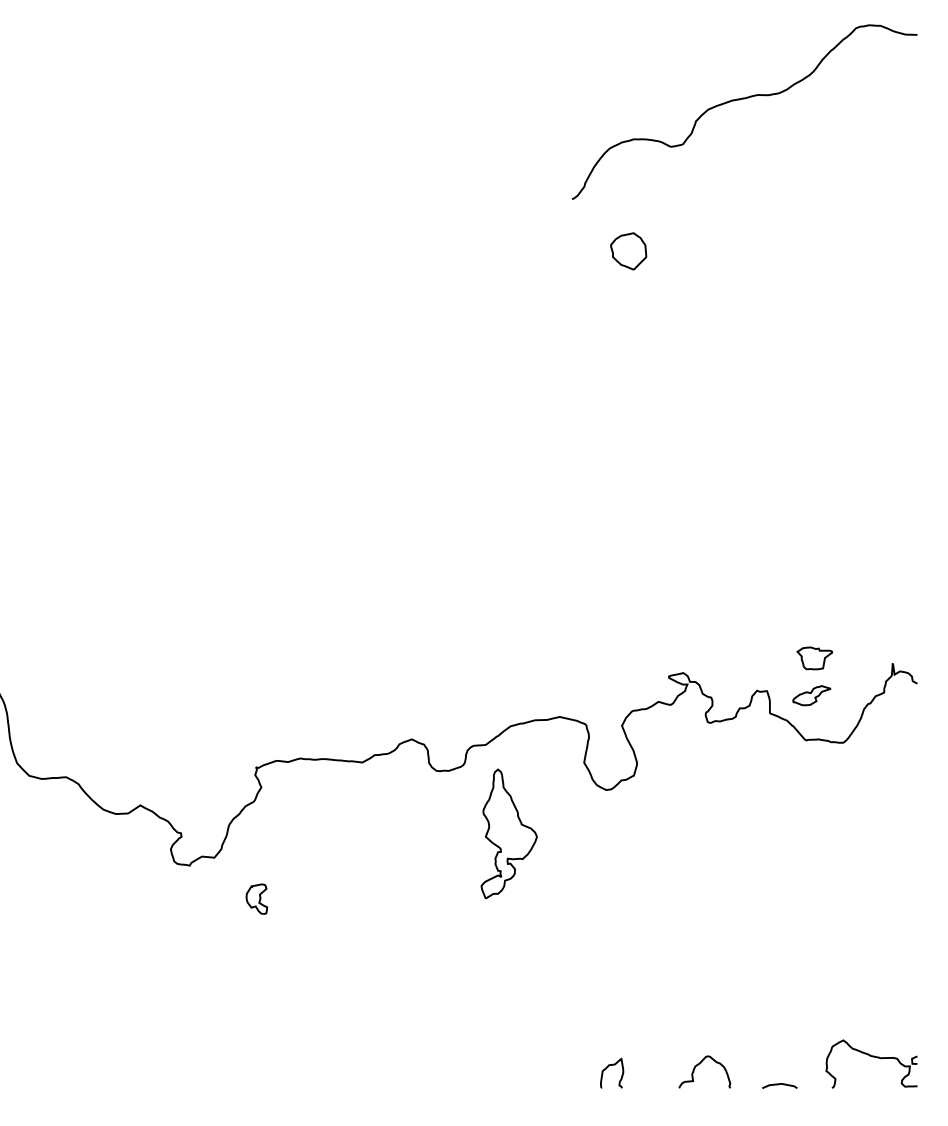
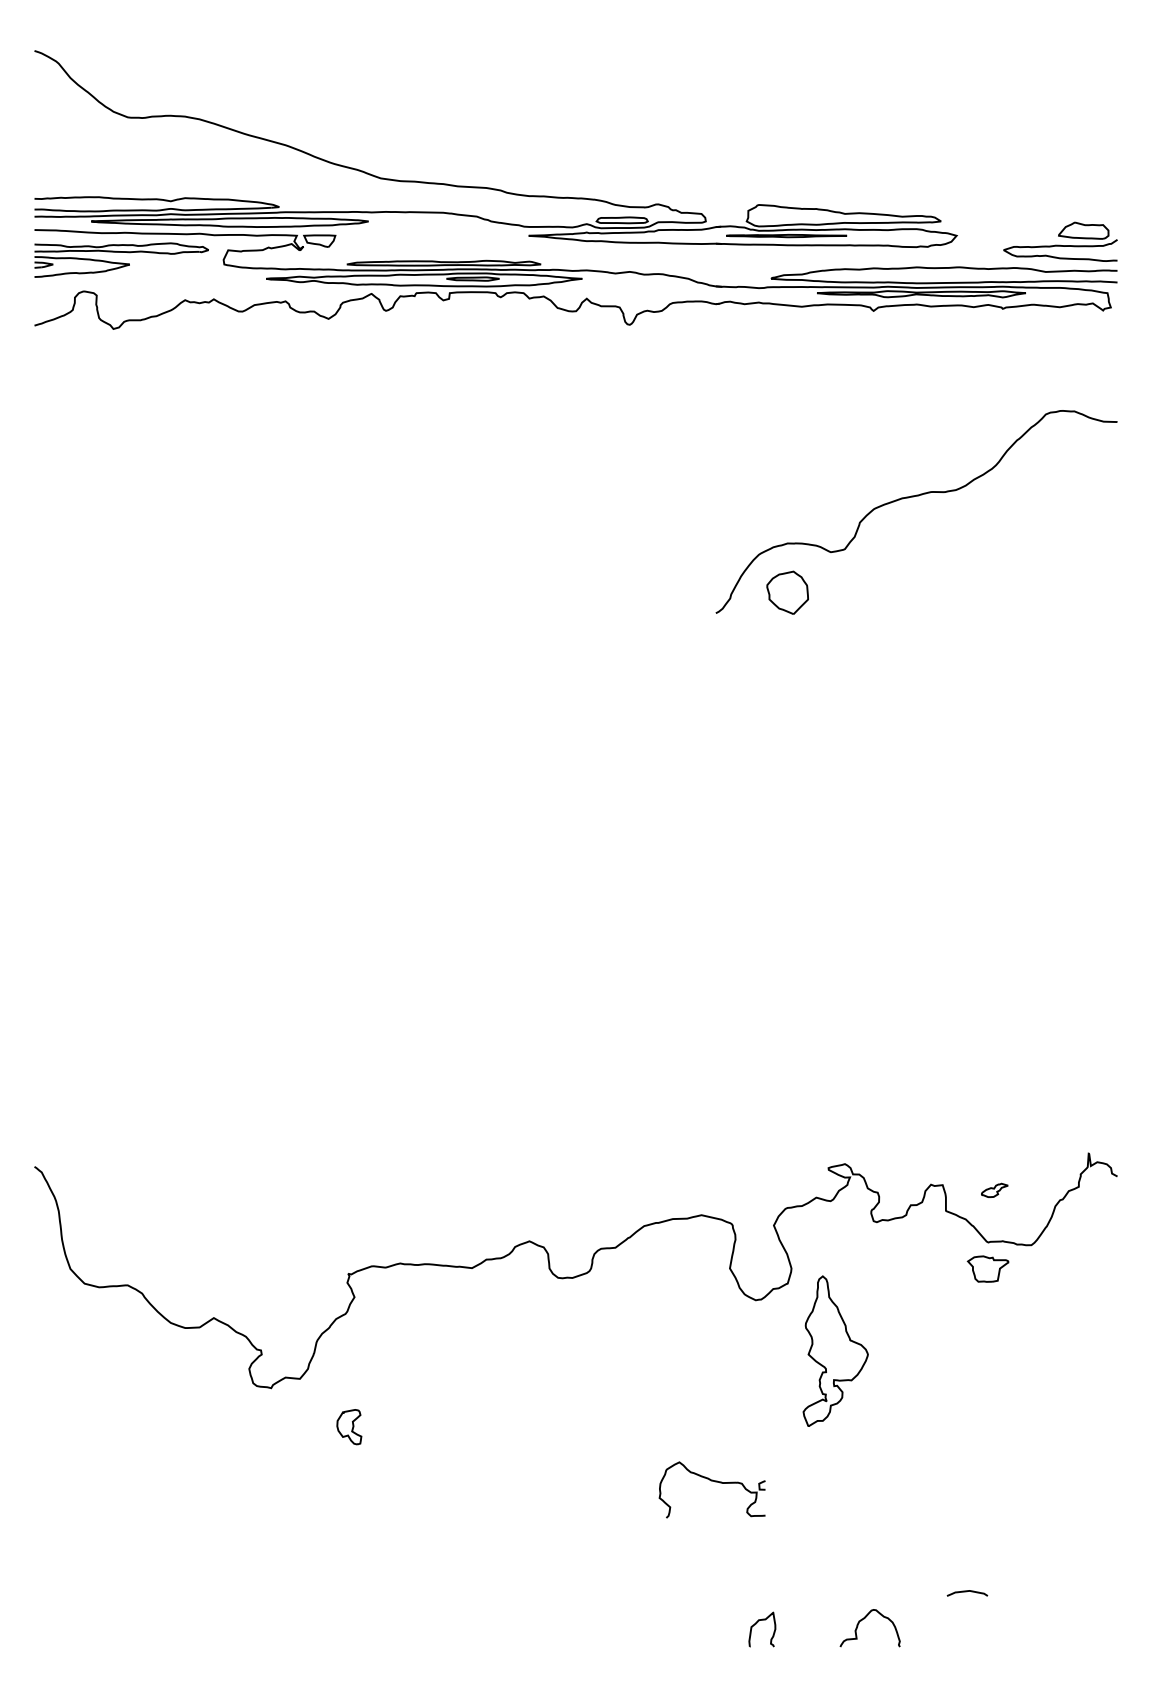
part: (628, 251) -> (787, 592), moved
part: (814, 657) -> (987, 1268), moved
part: (811, 695) -> (994, 1190), size x0.6
part: (508, 833) -> (835, 1350), moved
part: (871, 1056) -> (711, 1481), moved
curve: (778, 1085) -> (966, 1592), moved

